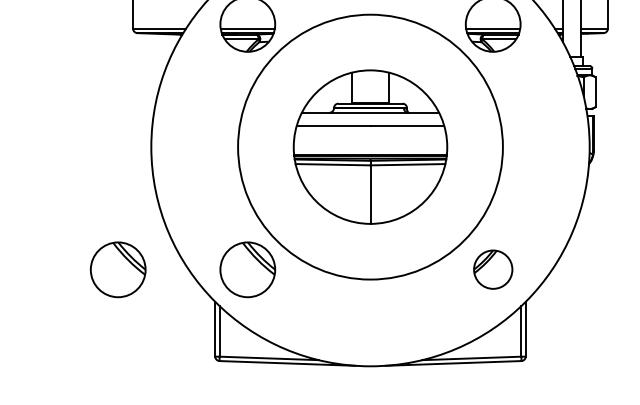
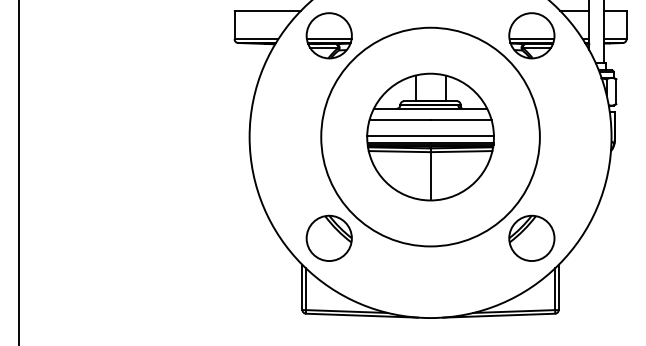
line: (370, 146) -> (430, 136), added
part: (117, 268) -> (221, 237), removed
part: (492, 268) -> (531, 237), size x1.43

